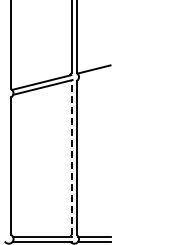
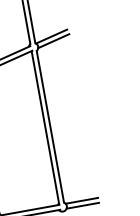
line: (94, 74) -> (52, 41), added
line: (71, 158) -> (45, 128), dashed -> solid

